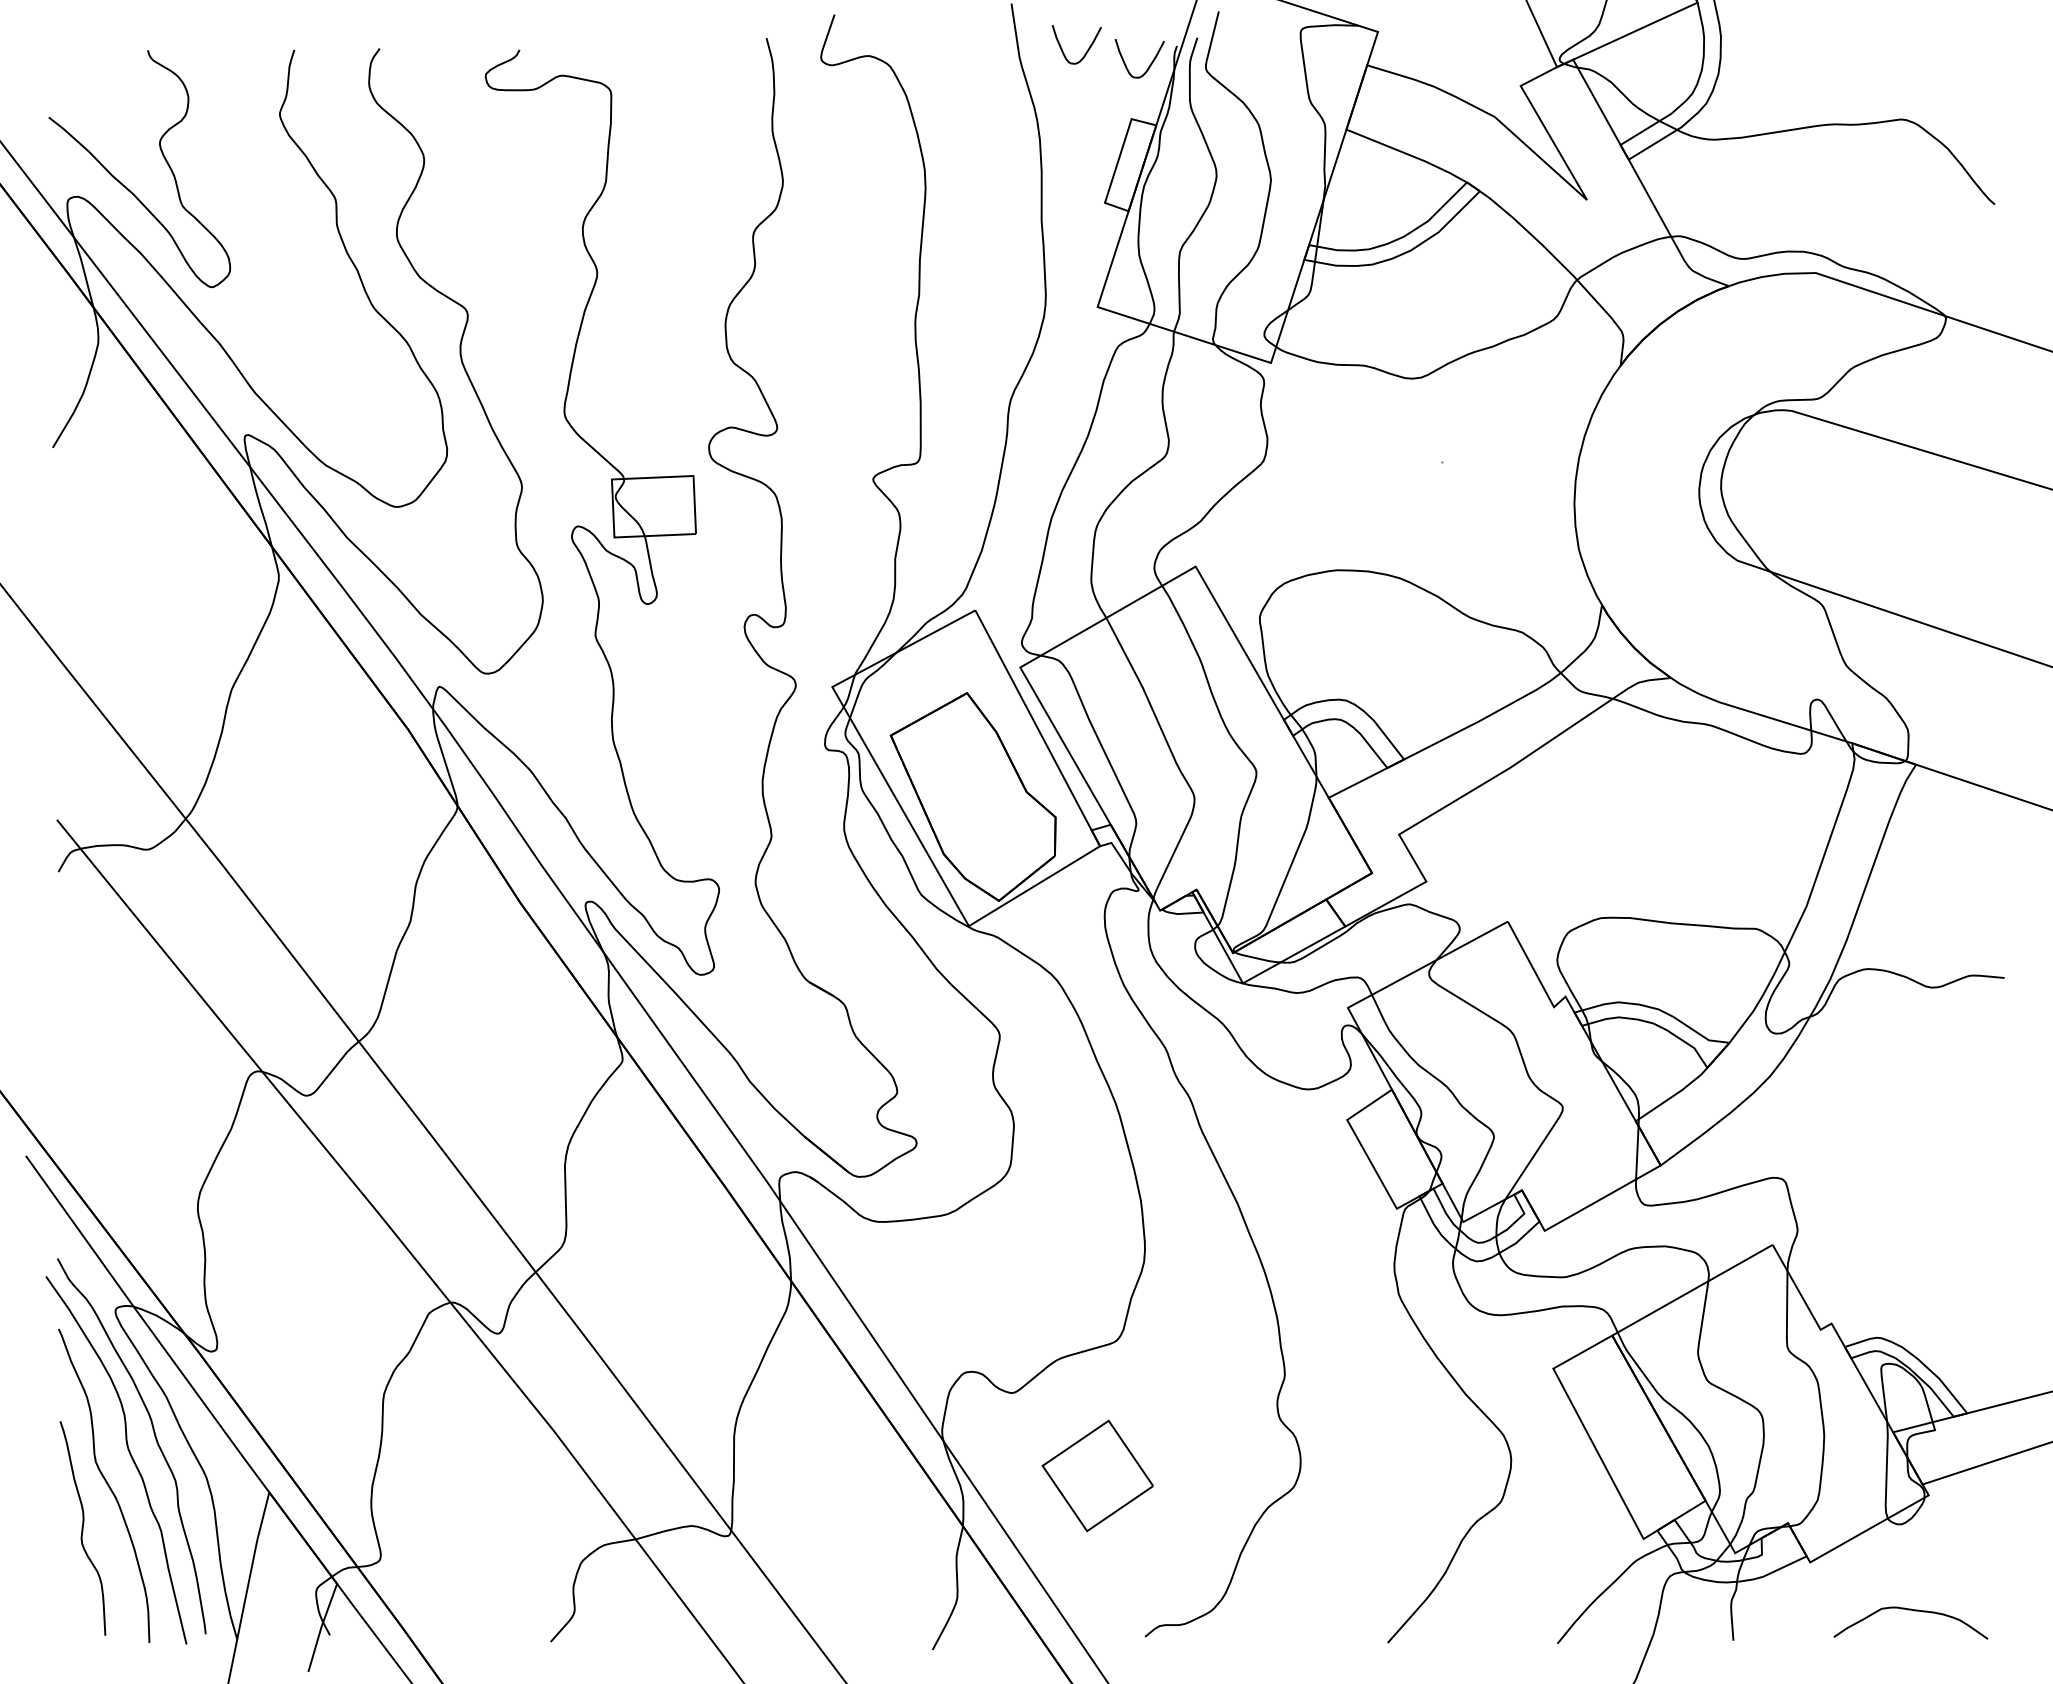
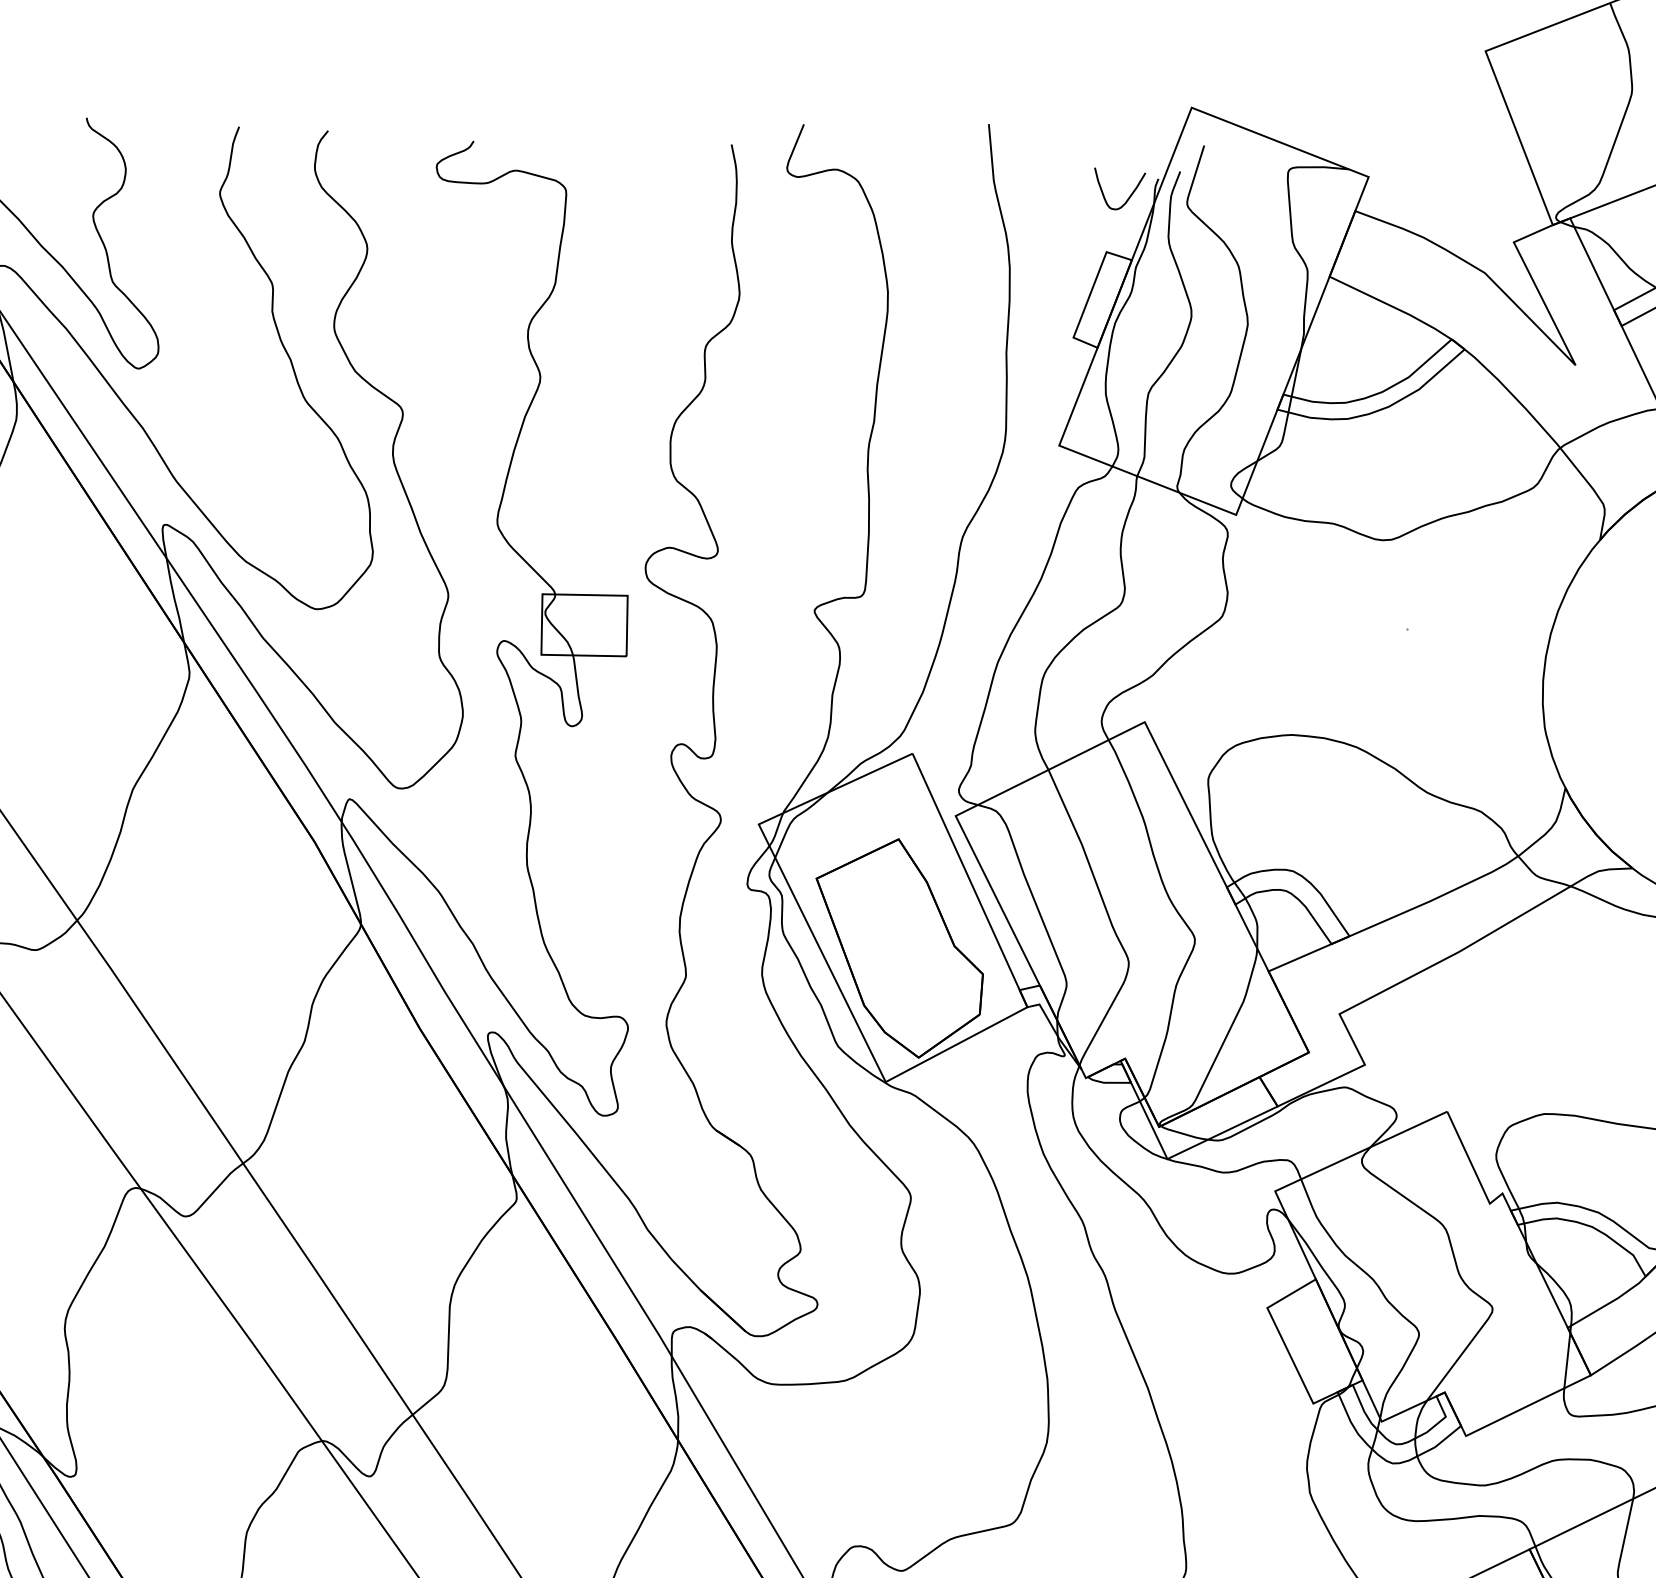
curve: (1085, 52) -> (1062, 179), removed

